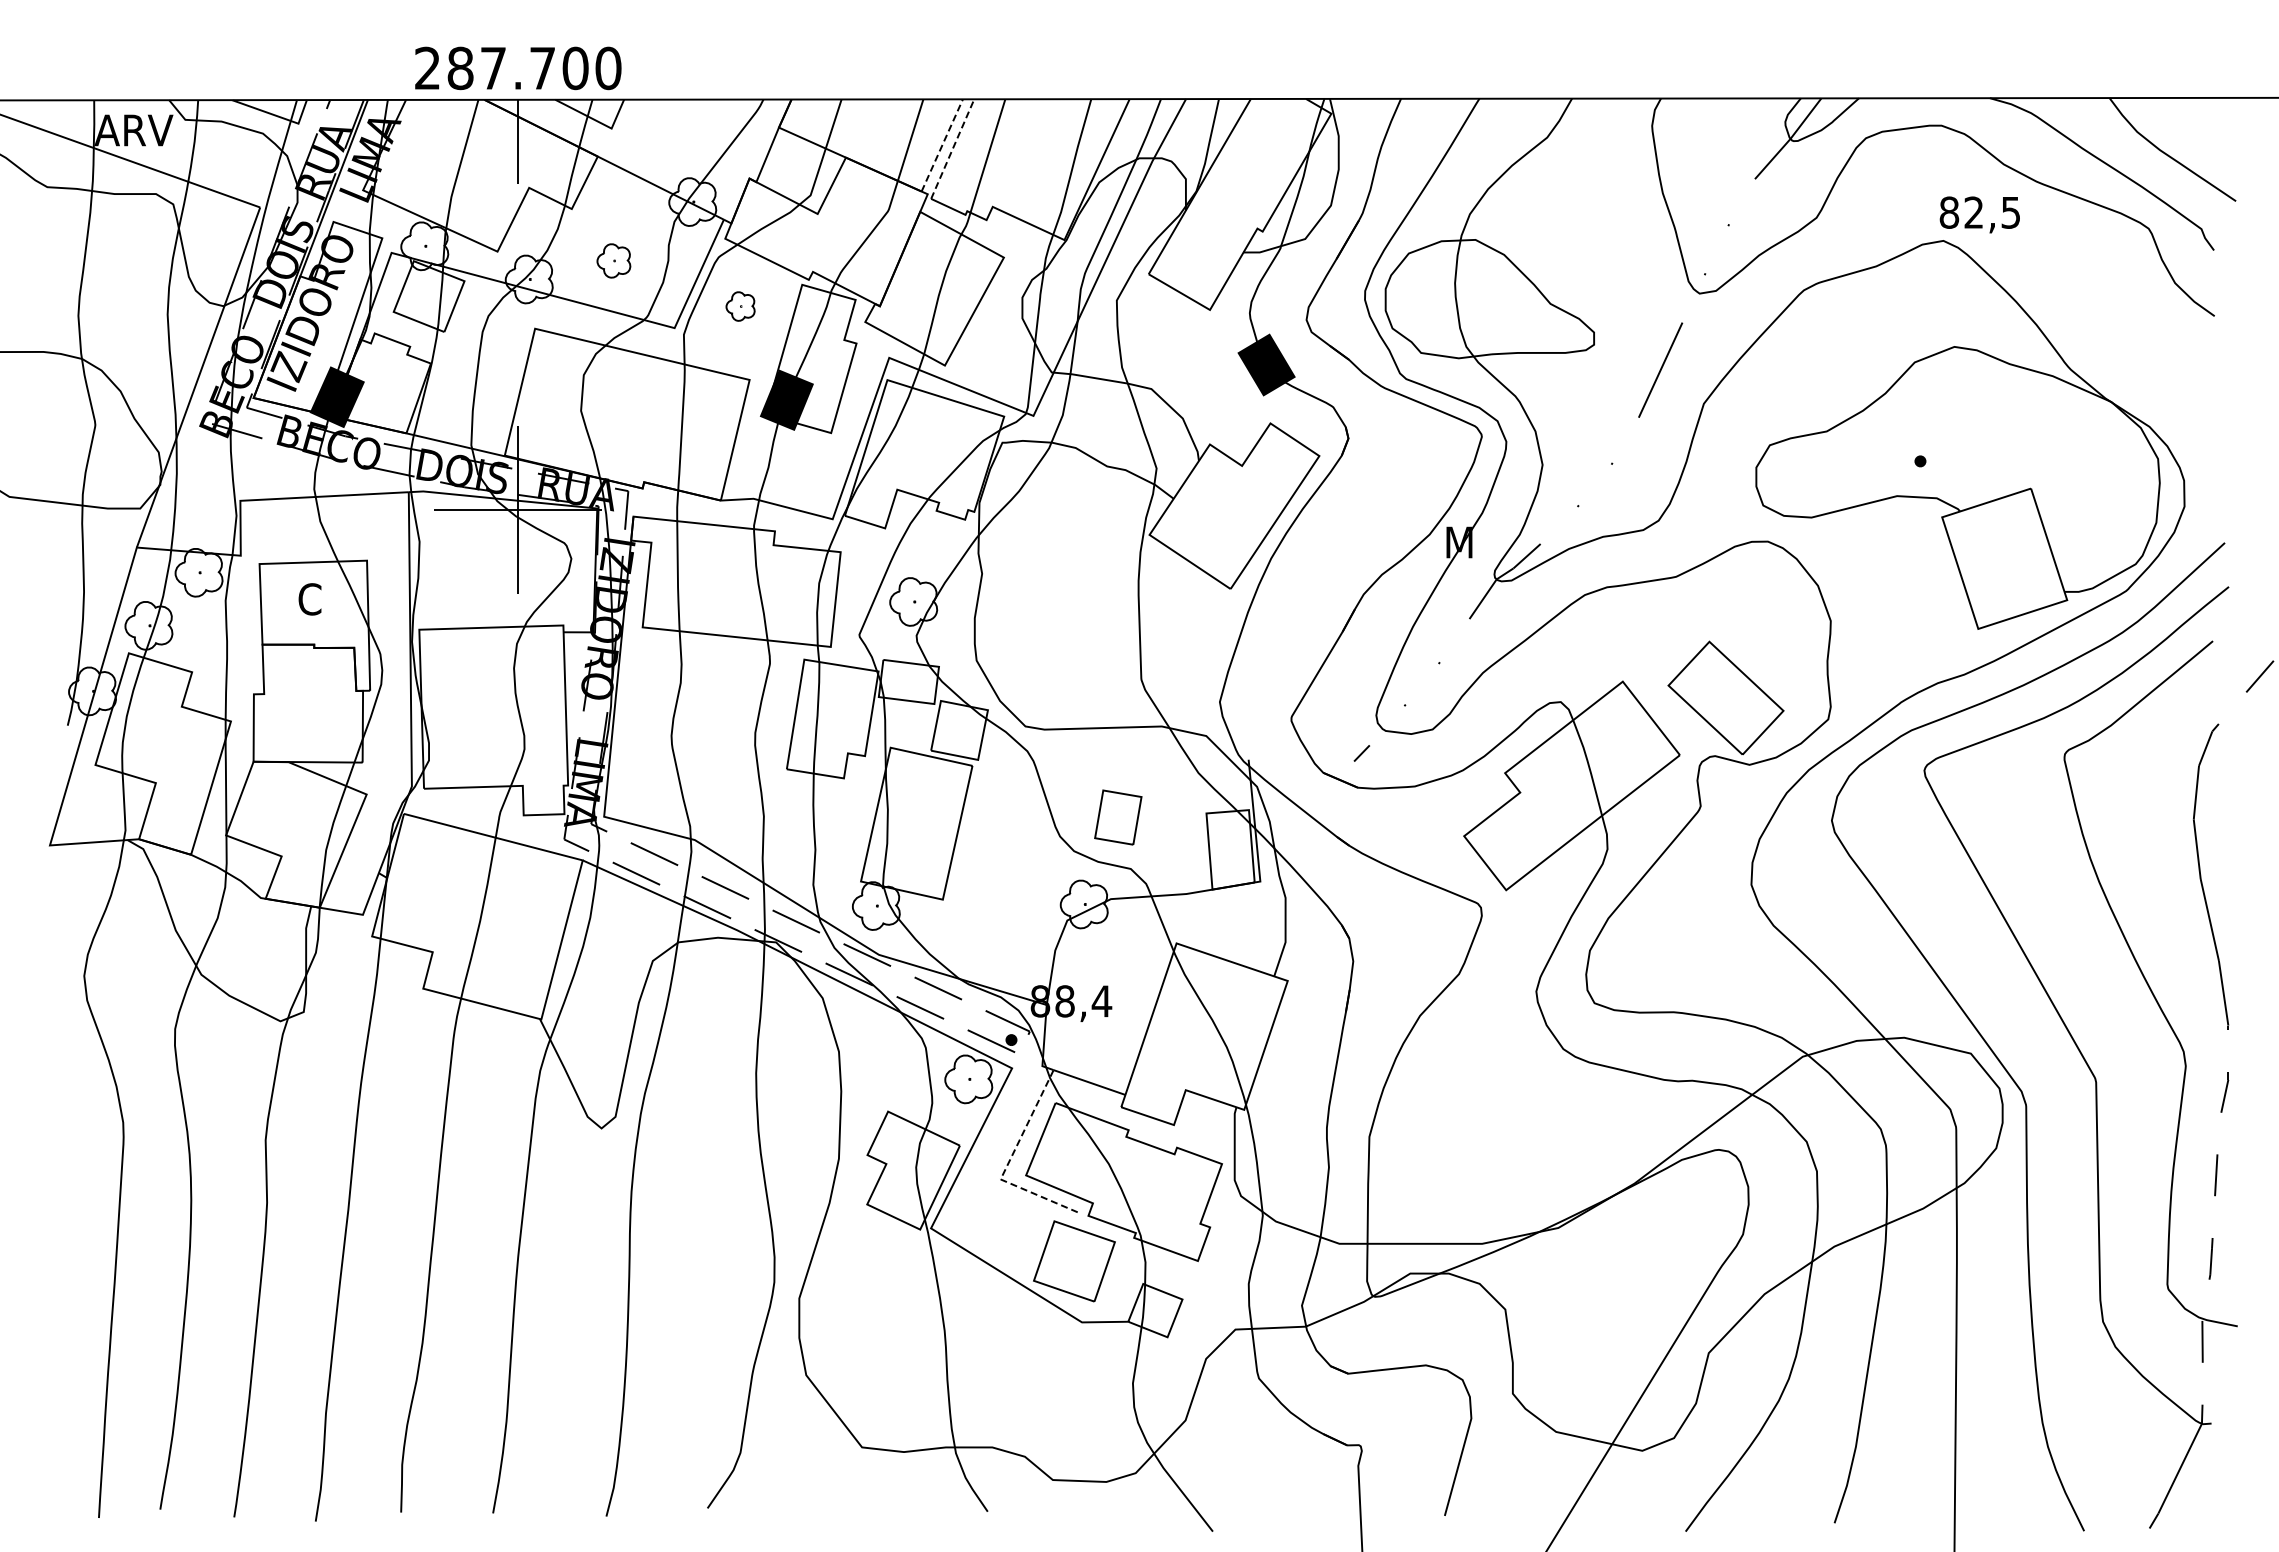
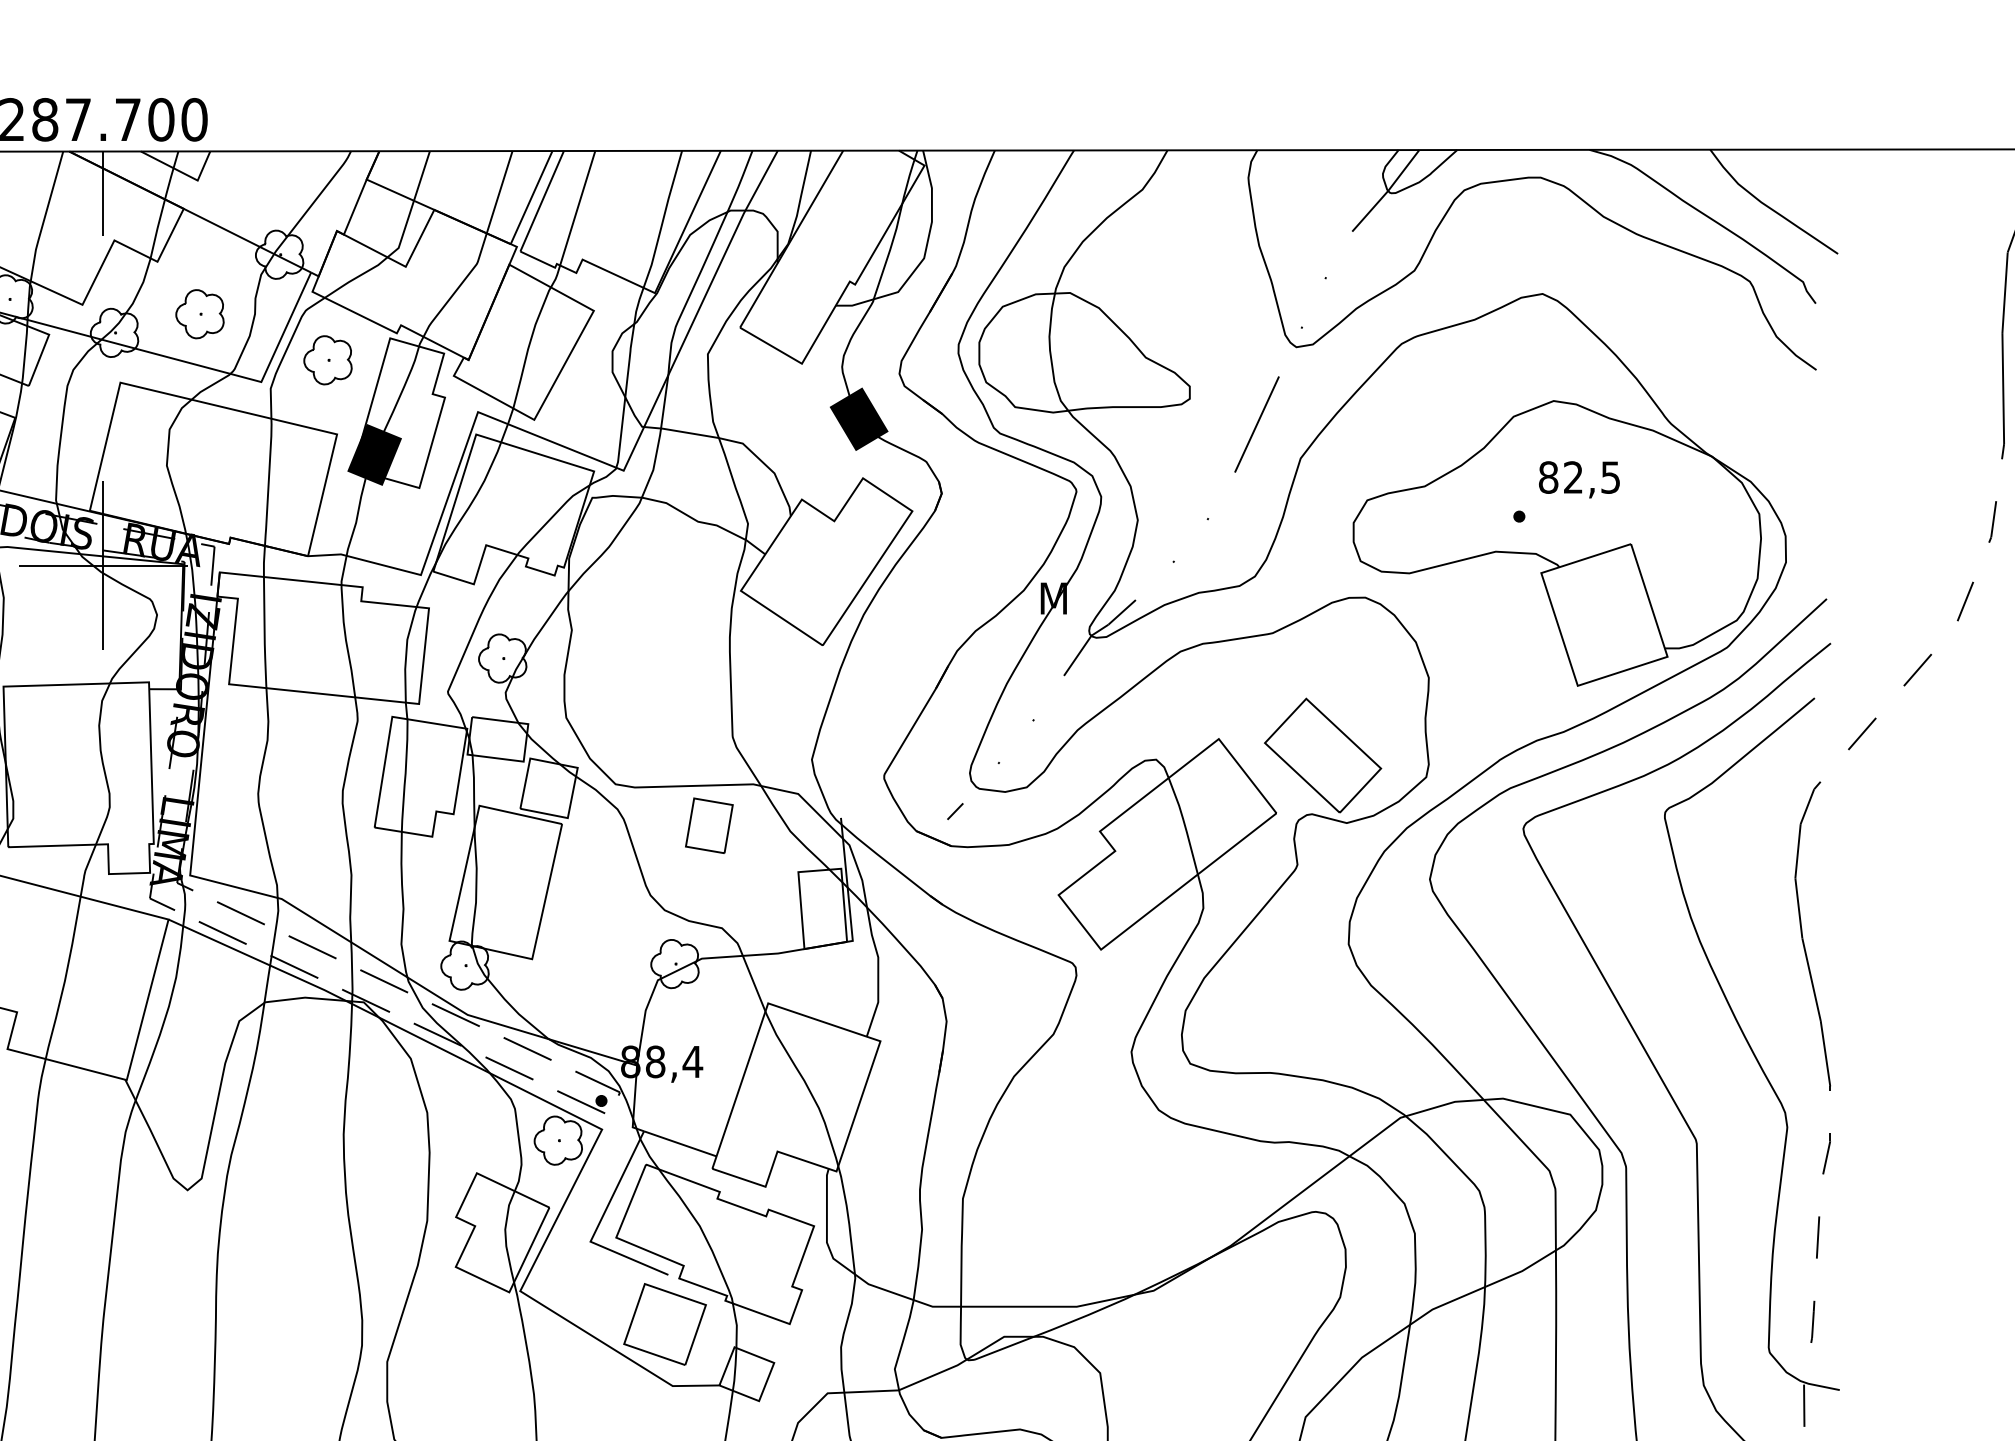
line: (942, 145) -> (531, 197), dashed -> solid
line: (952, 148) -> (541, 200), dashed -> solid
text: (1979, 214) -> (1578, 479), moved
part: (613, 260) -> (199, 313), size x1.43
part: (740, 306) -> (327, 360), size x1.67
part: (1118, 817) -> (709, 825), moved
line: (1008, 1162) -> (598, 1224), dashed -> solid

